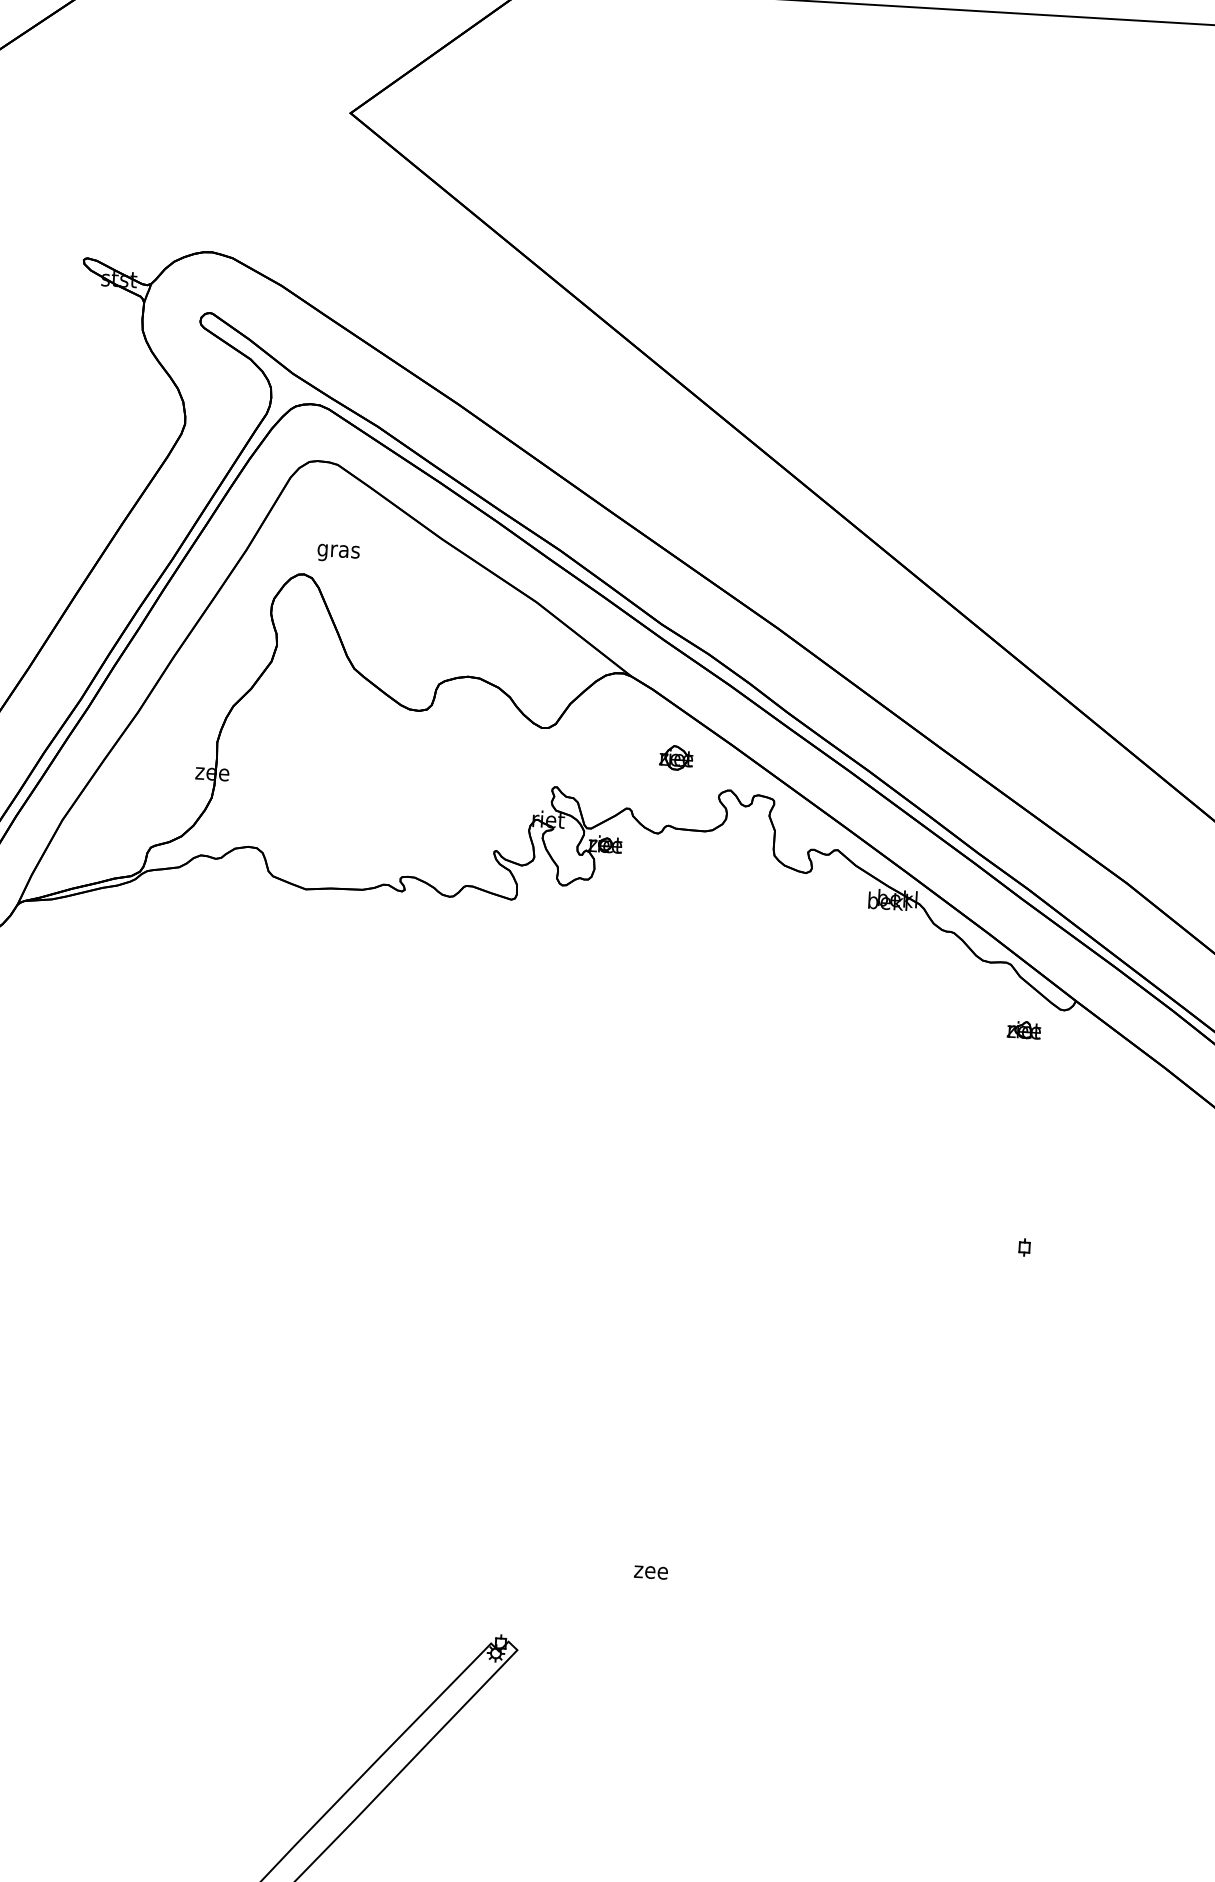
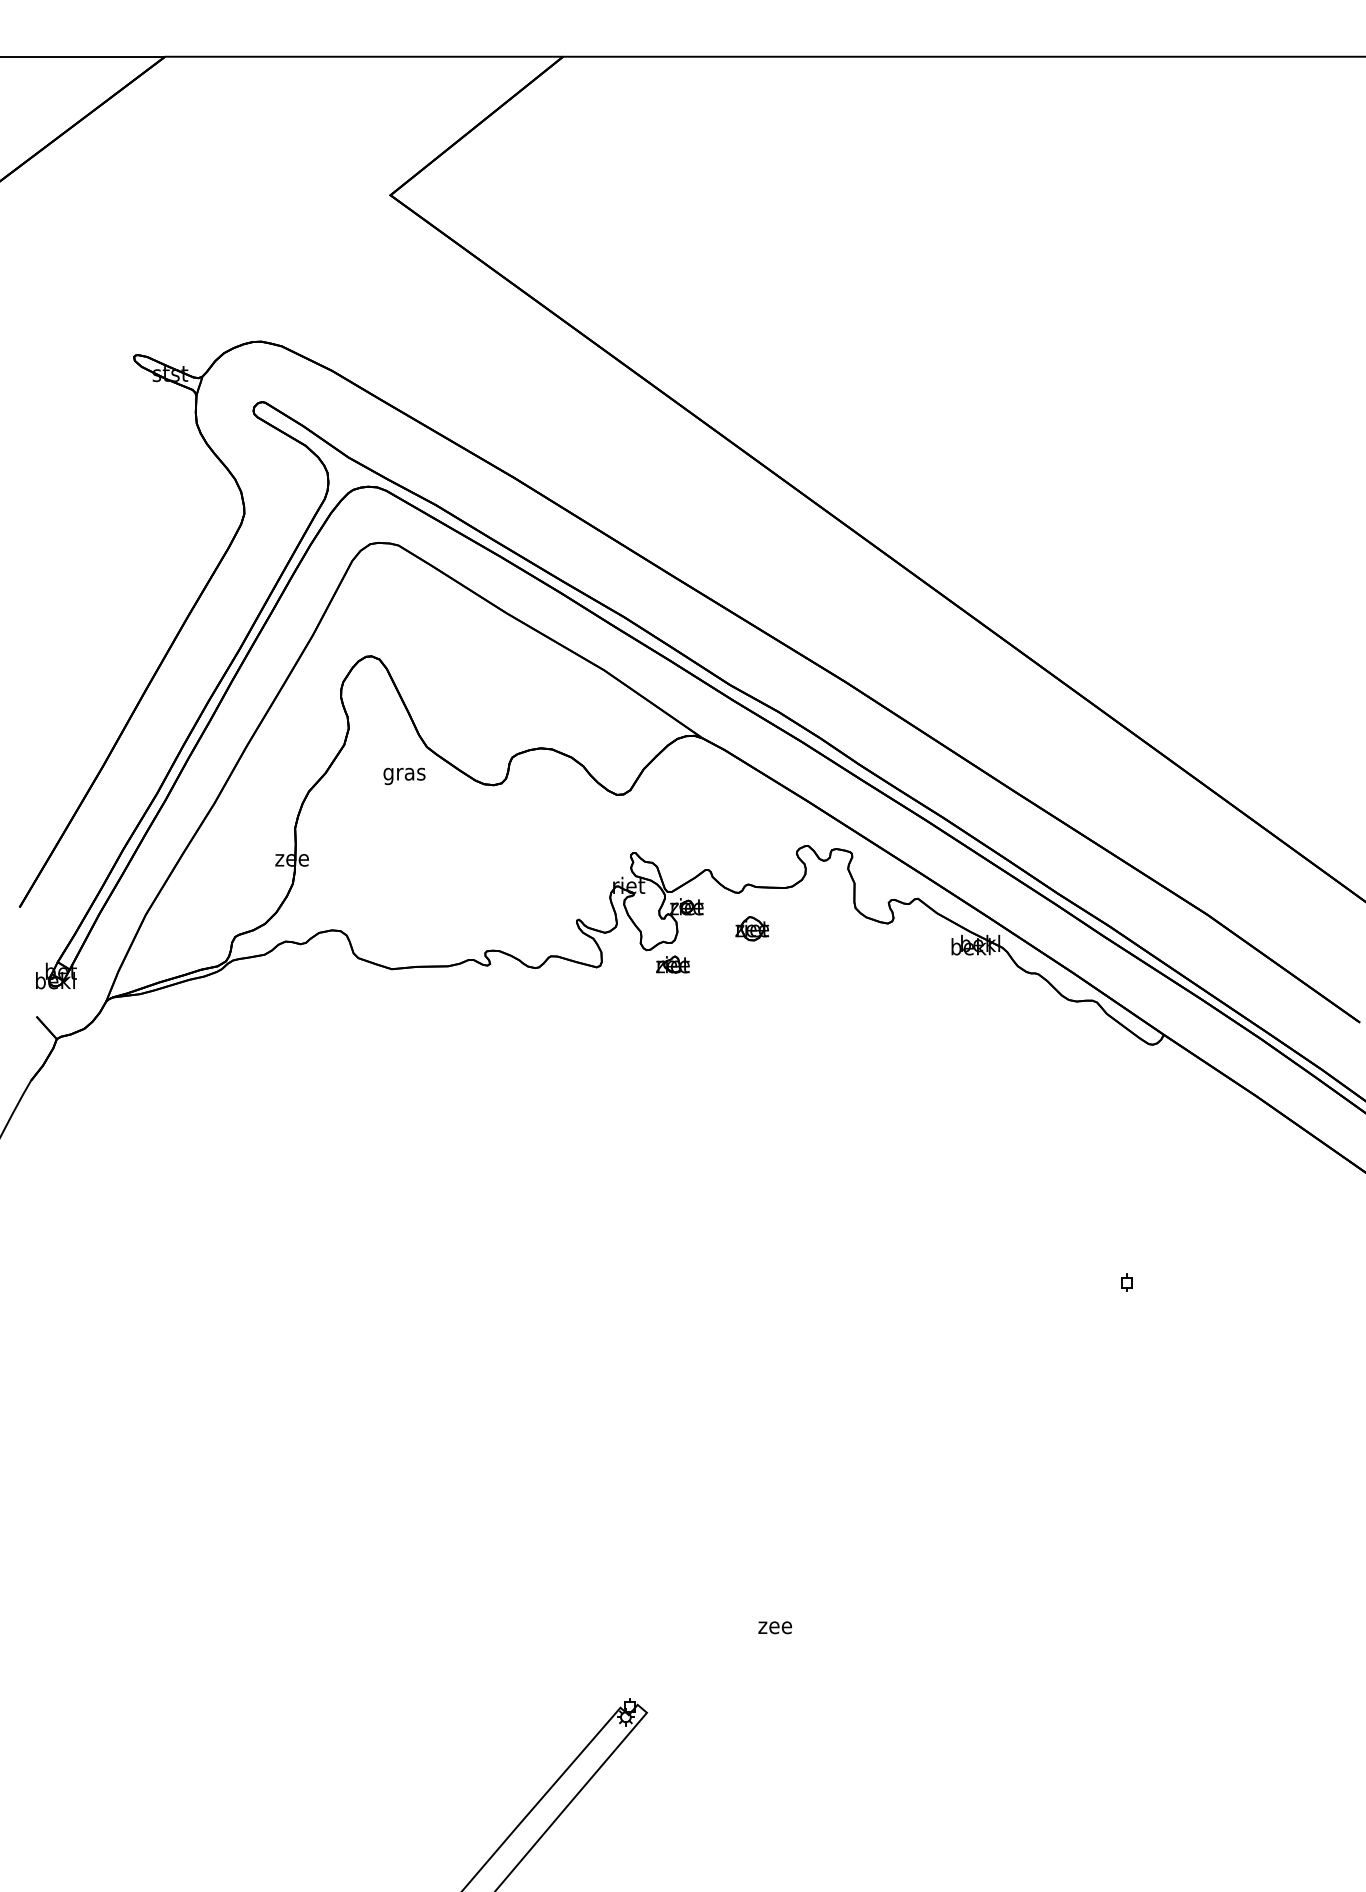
text: (338, 553) -> (404, 776), moved
part: (675, 757) -> (751, 928), moved
part: (1023, 1029) -> (672, 964), moved

